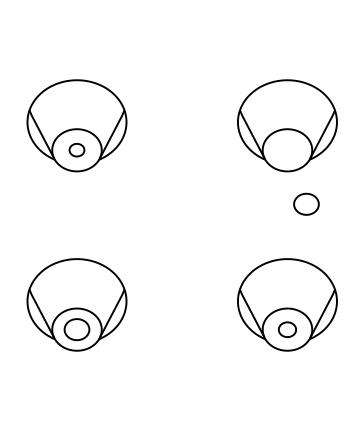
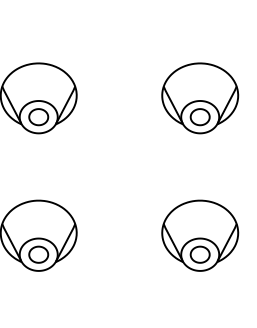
part: (76, 149) -> (38, 116), size x1.67
part: (306, 203) -> (200, 116), moved
part: (287, 329) -> (200, 254), size x1.43

